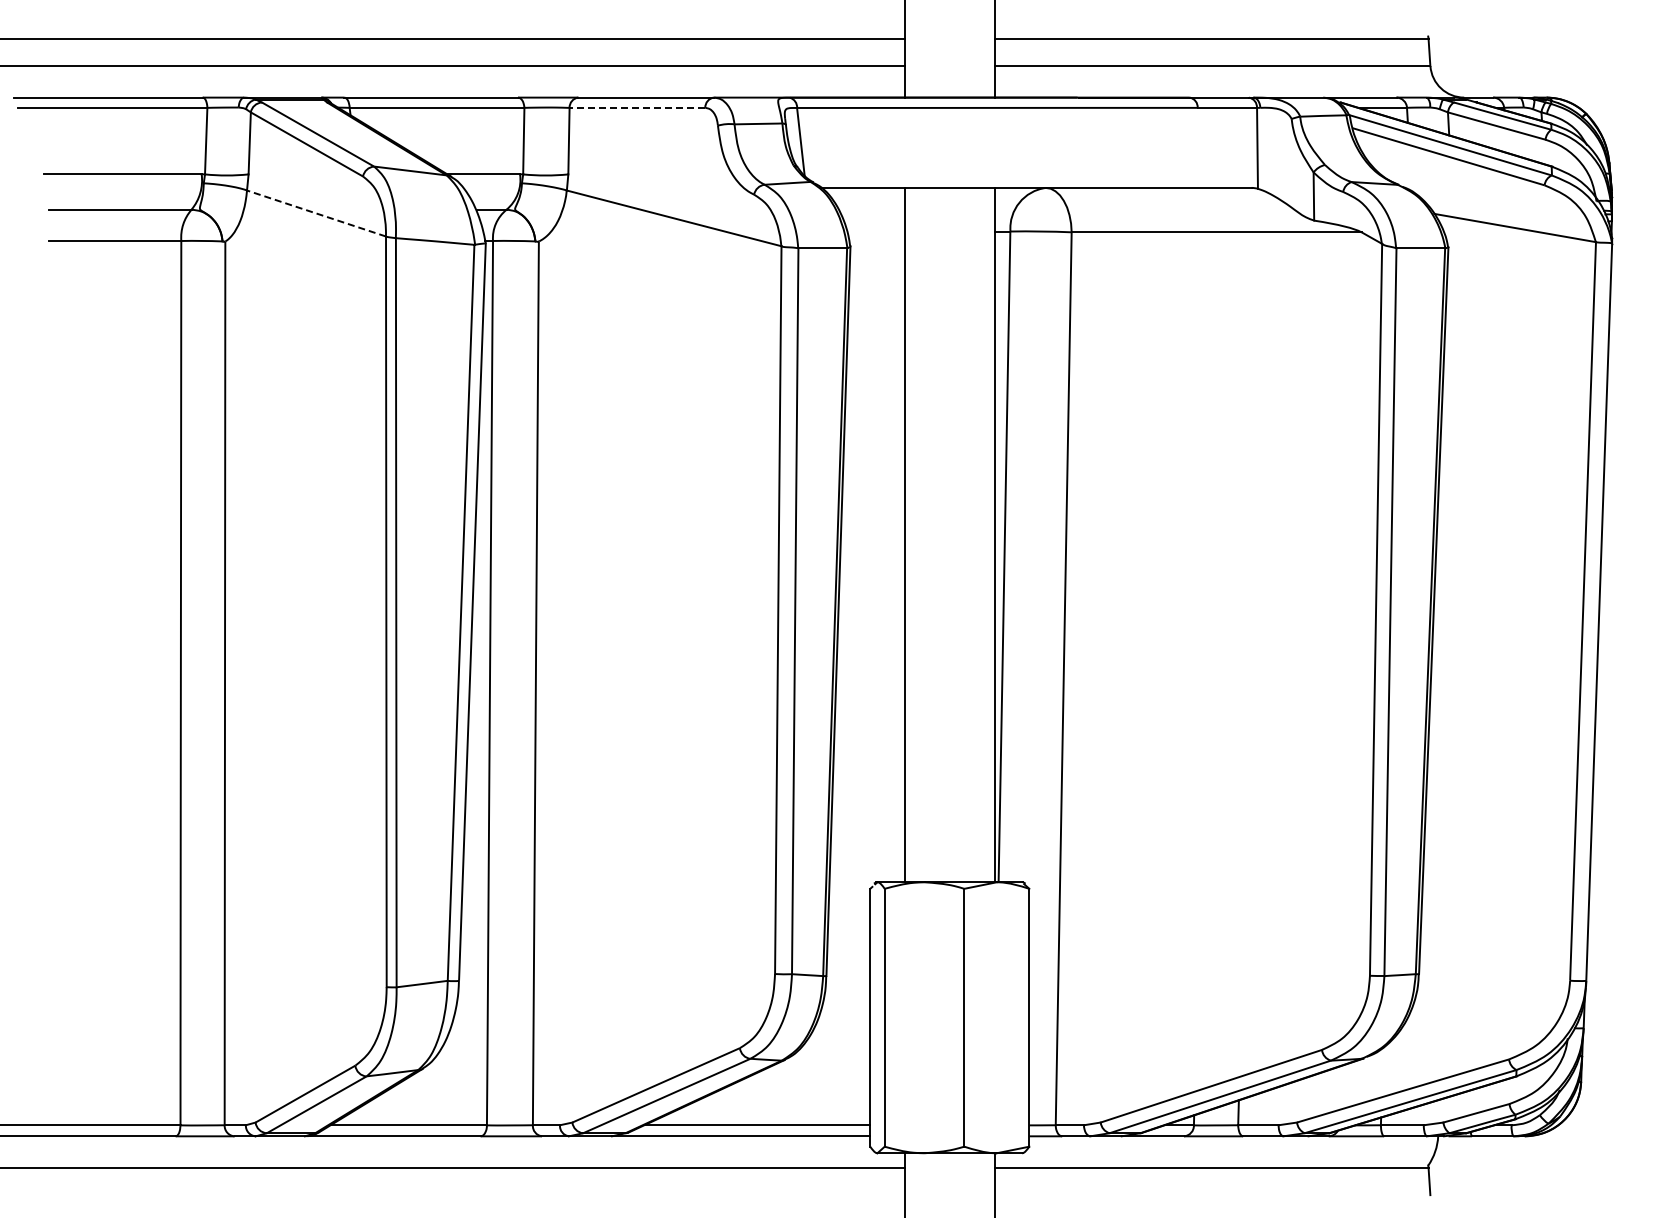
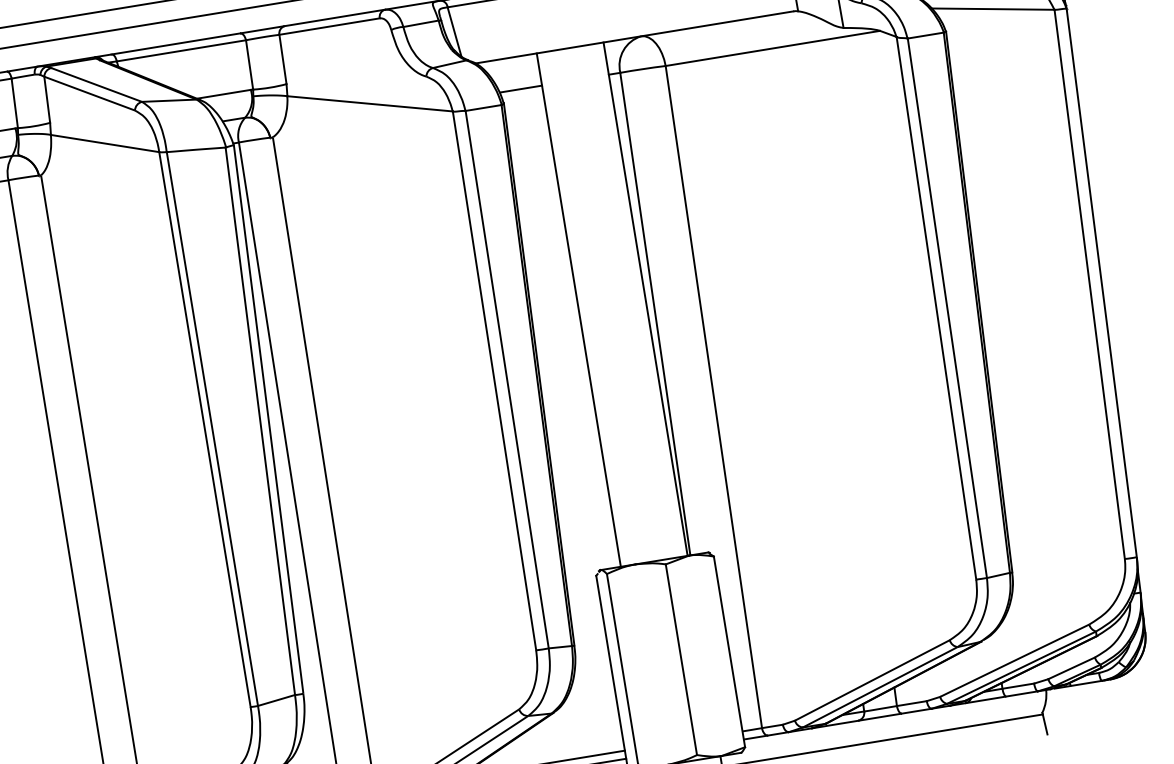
line: (637, 107) -> (329, 26), dashed -> solid
line: (315, 213) -> (104, 143), dashed -> solid
line: (876, 231) -> (521, 89), added

